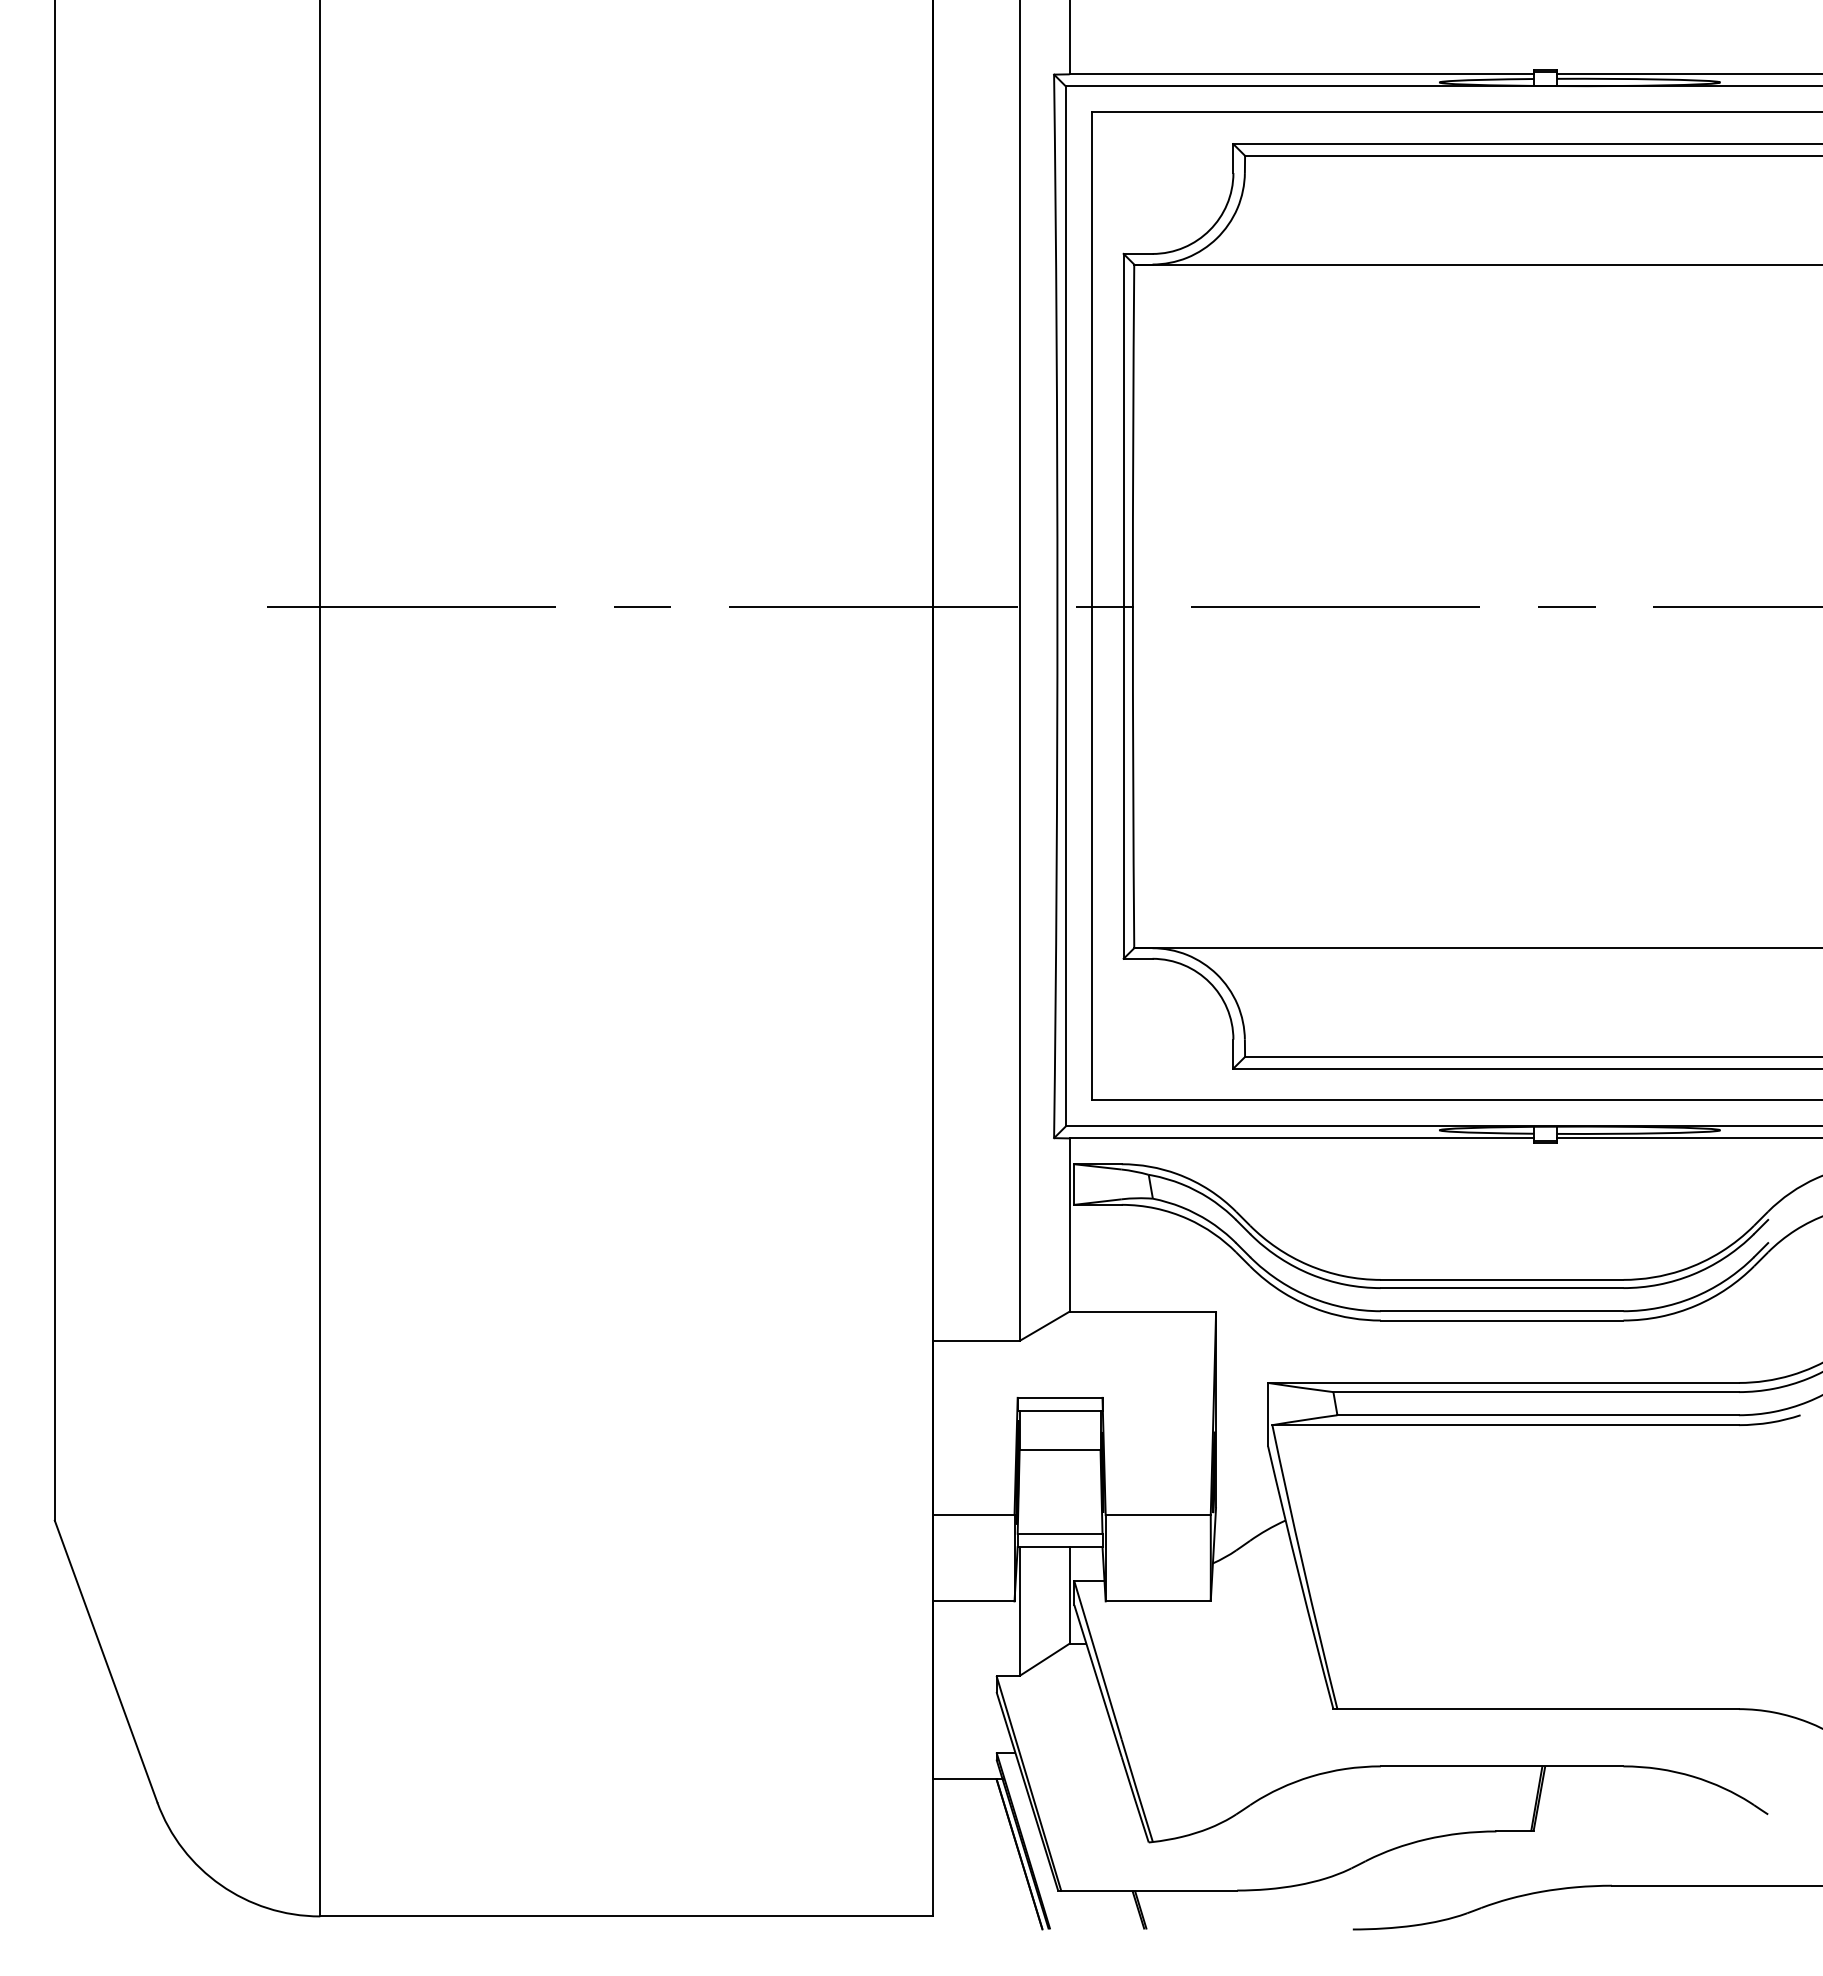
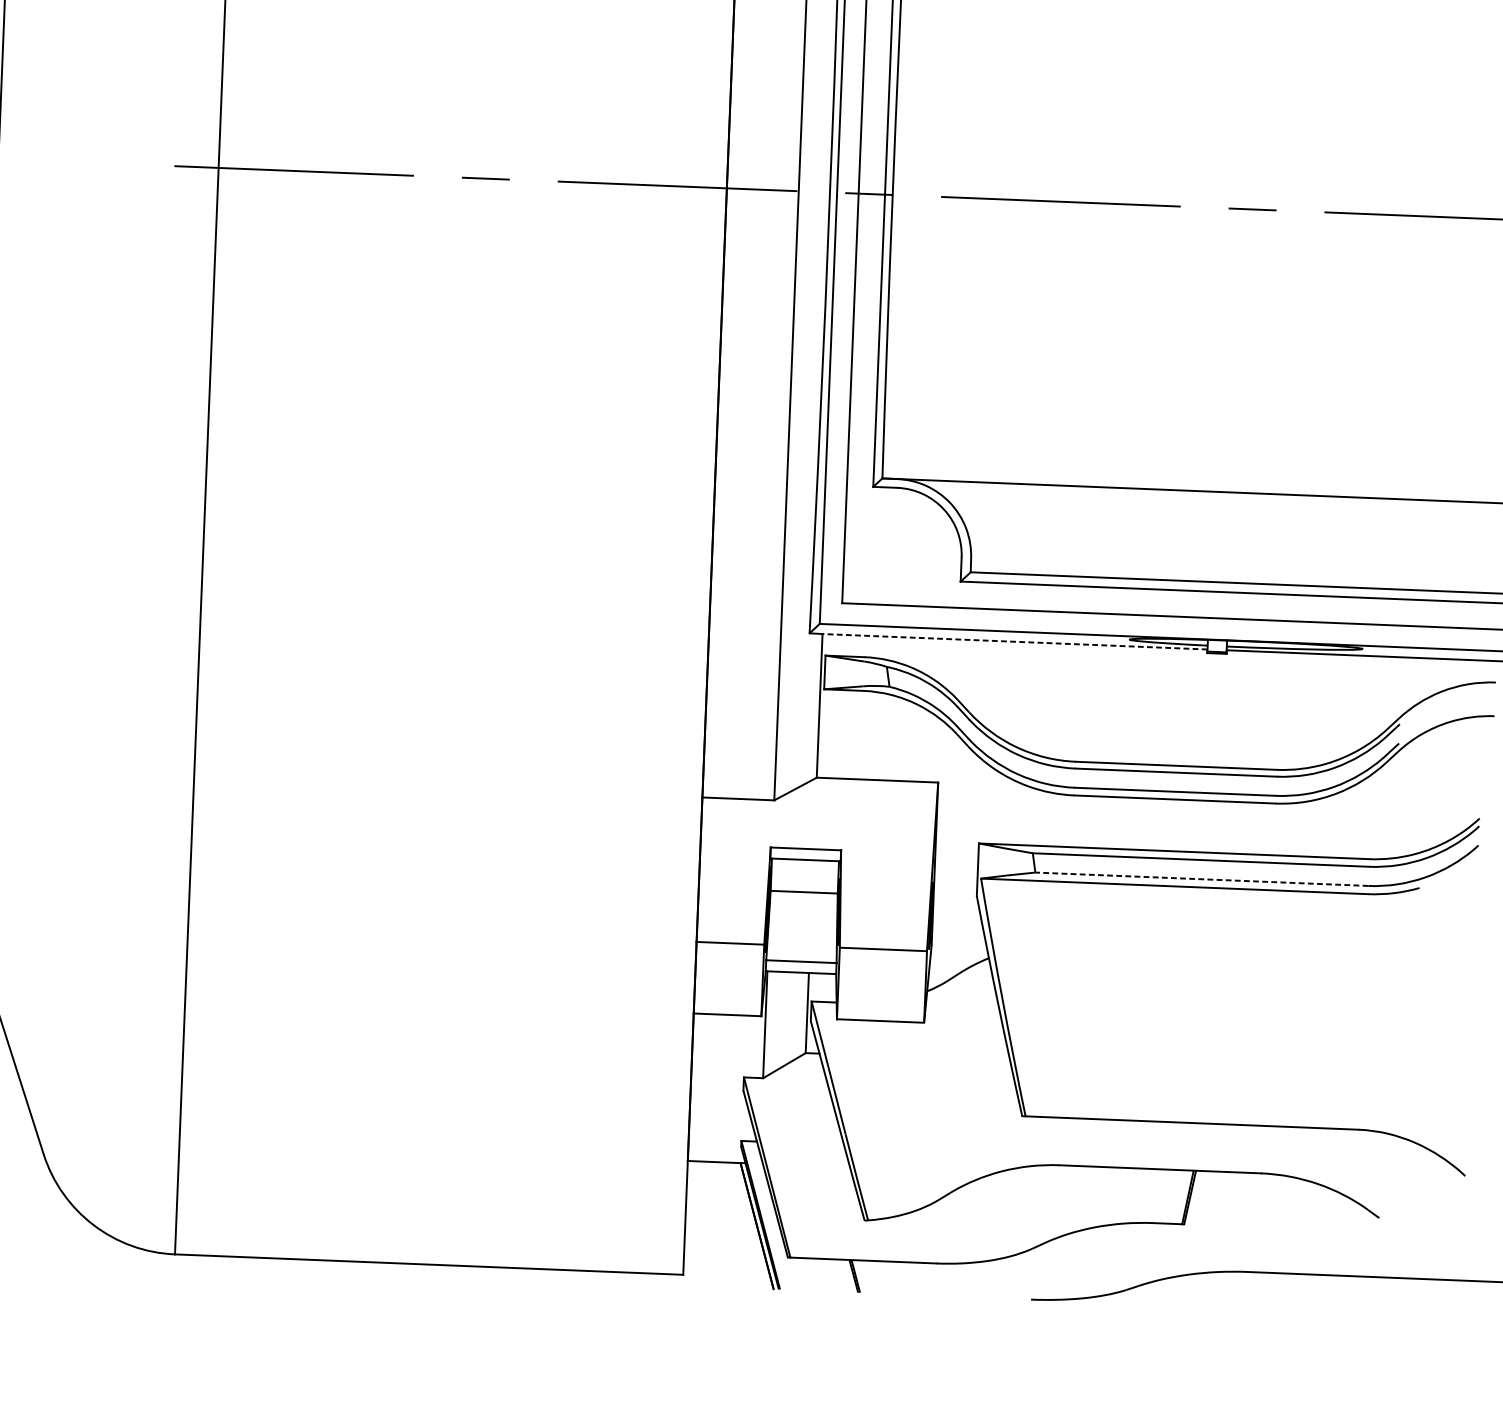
line: (1301, 1138) -> (1014, 641), solid -> dashed
line: (1538, 1415) -> (1202, 879), solid -> dashed

